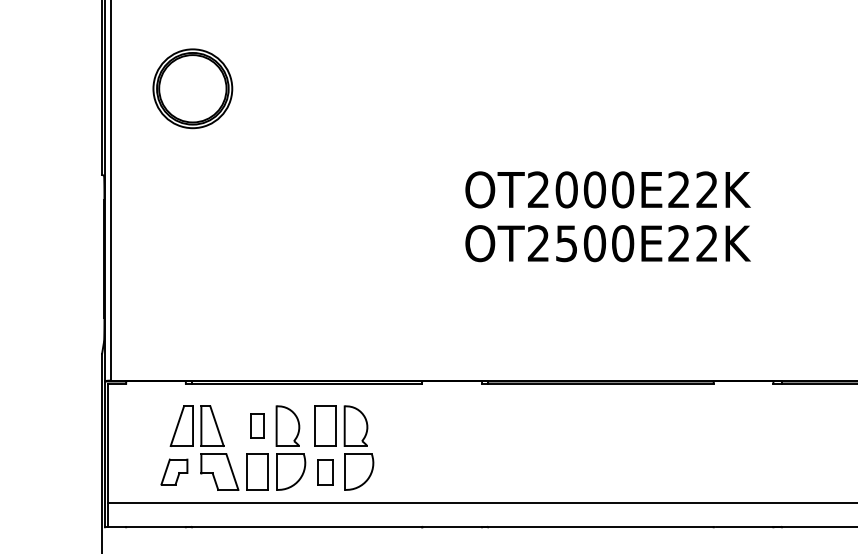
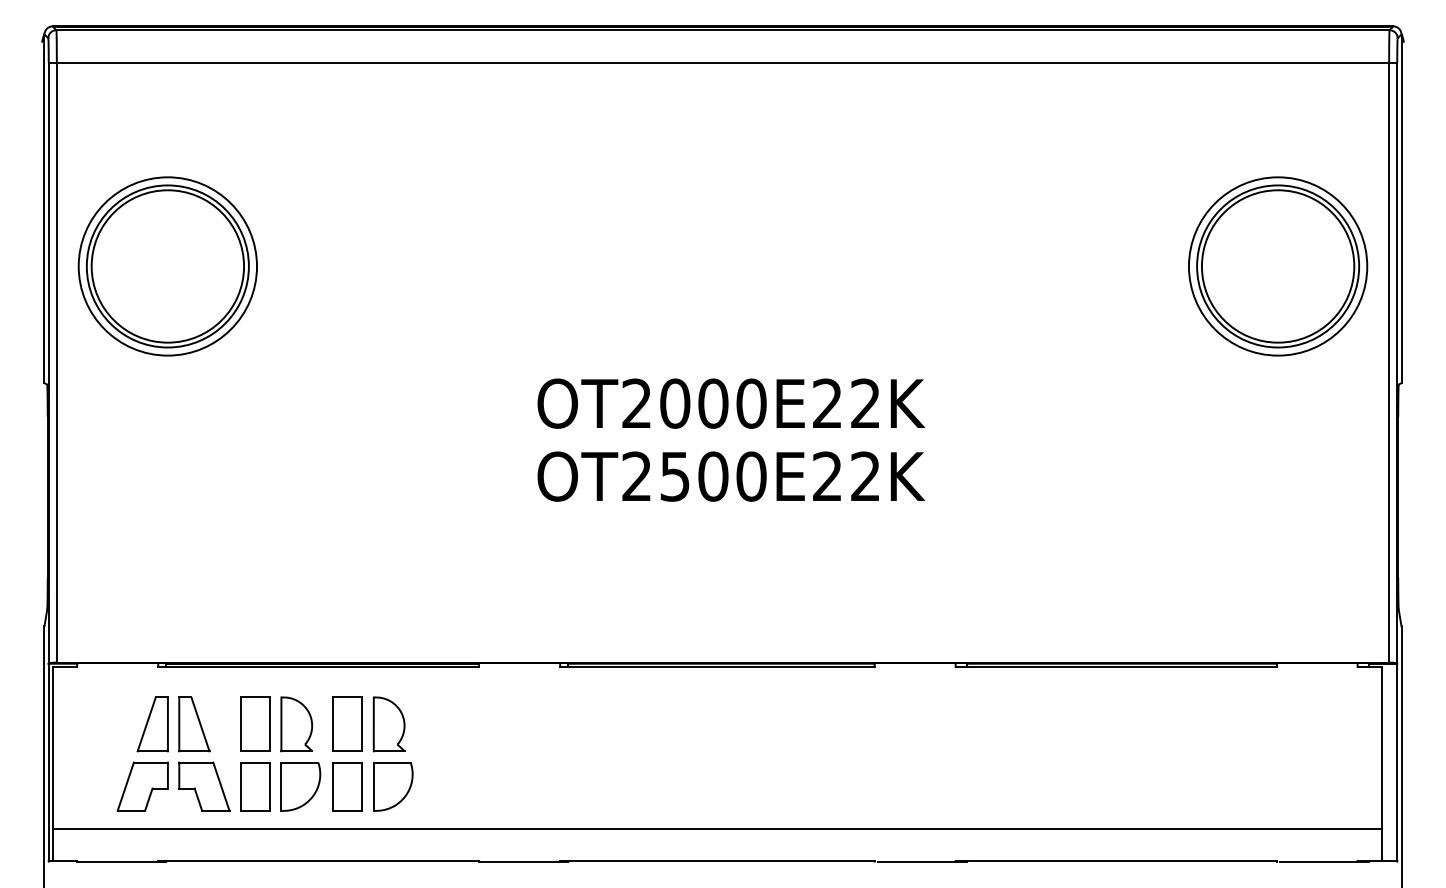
part: (192, 88) -> (167, 266), size x1.67
part: (257, 425) -> (255, 723), size x1.67
part: (174, 471) -> (142, 786), size x1.43
part: (325, 471) -> (347, 786), size x1.43

